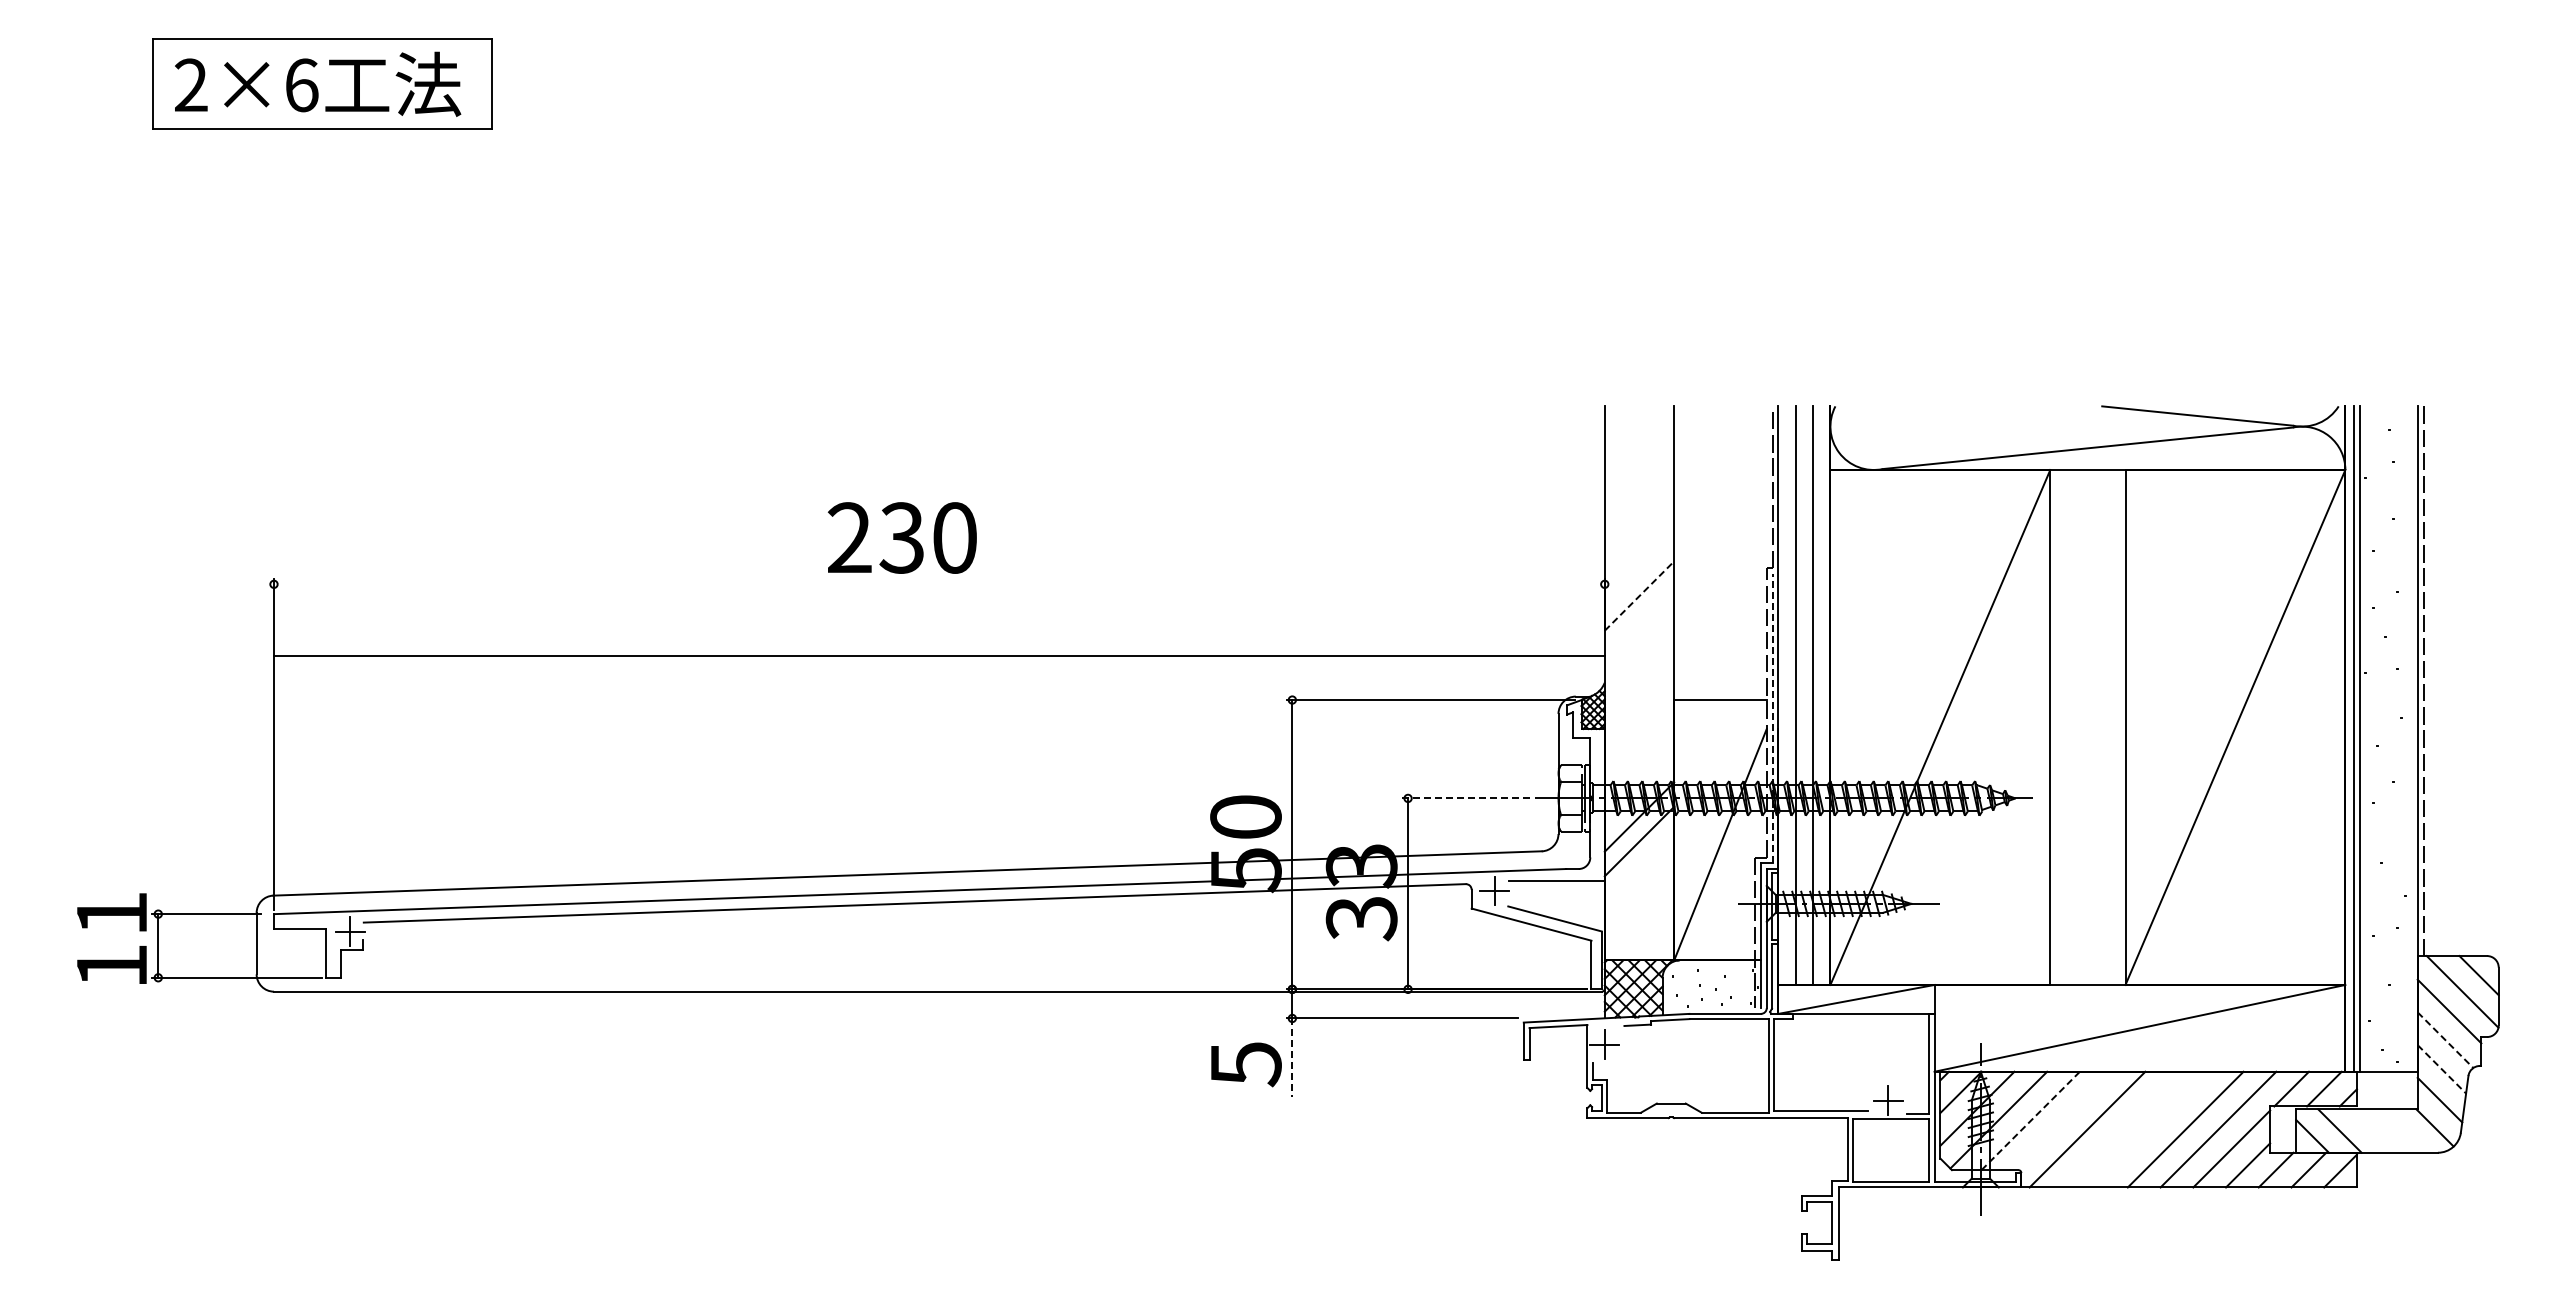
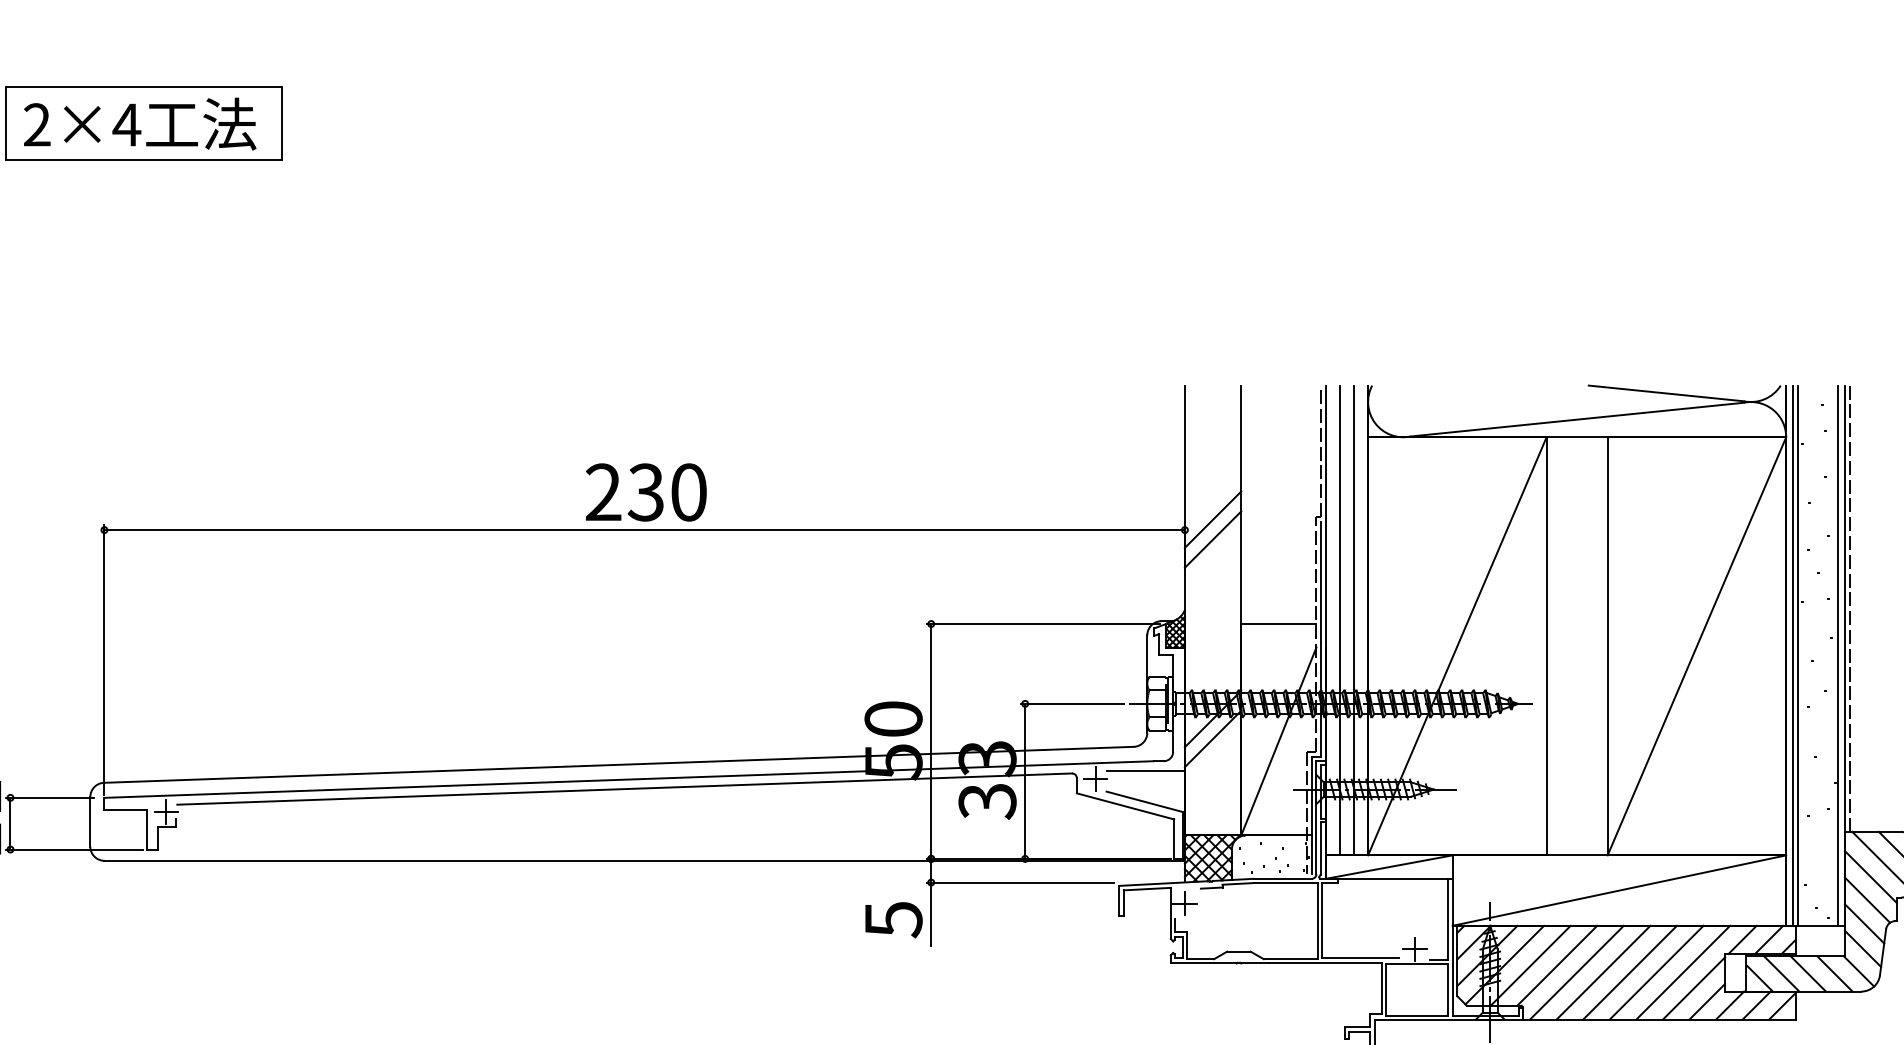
text: (301, 85) -> (126, 125), 2×6 -> 2×4
text: (901, 537) -> (645, 492), moved
line: (1639, 571) -> (1213, 519), added
line: (1639, 595) -> (1213, 539), dashed -> solid
line: (939, 656) -> (644, 530), moved
line: (1772, 718) -> (1321, 639), dashed -> solid
line: (2409, 738) -> (1838, 655), added
line: (1465, 798) -> (1071, 703), dashed -> solid
line: (2445, 1040) -> (1867, 900), dashed -> solid
line: (1292, 1058) -> (931, 915), dashed -> solid
line: (2442, 1069) -> (1865, 923), dashed -> solid
line: (2030, 1120) -> (1530, 965), dashed -> solid
line: (2063, 1120) -> (1557, 965), added
line: (2120, 1129) -> (1603, 972), added
line: (2152, 1129) -> (1629, 972), added
line: (2372, 1130) -> (1808, 973), added
line: (2405, 1130) -> (1835, 973), added

